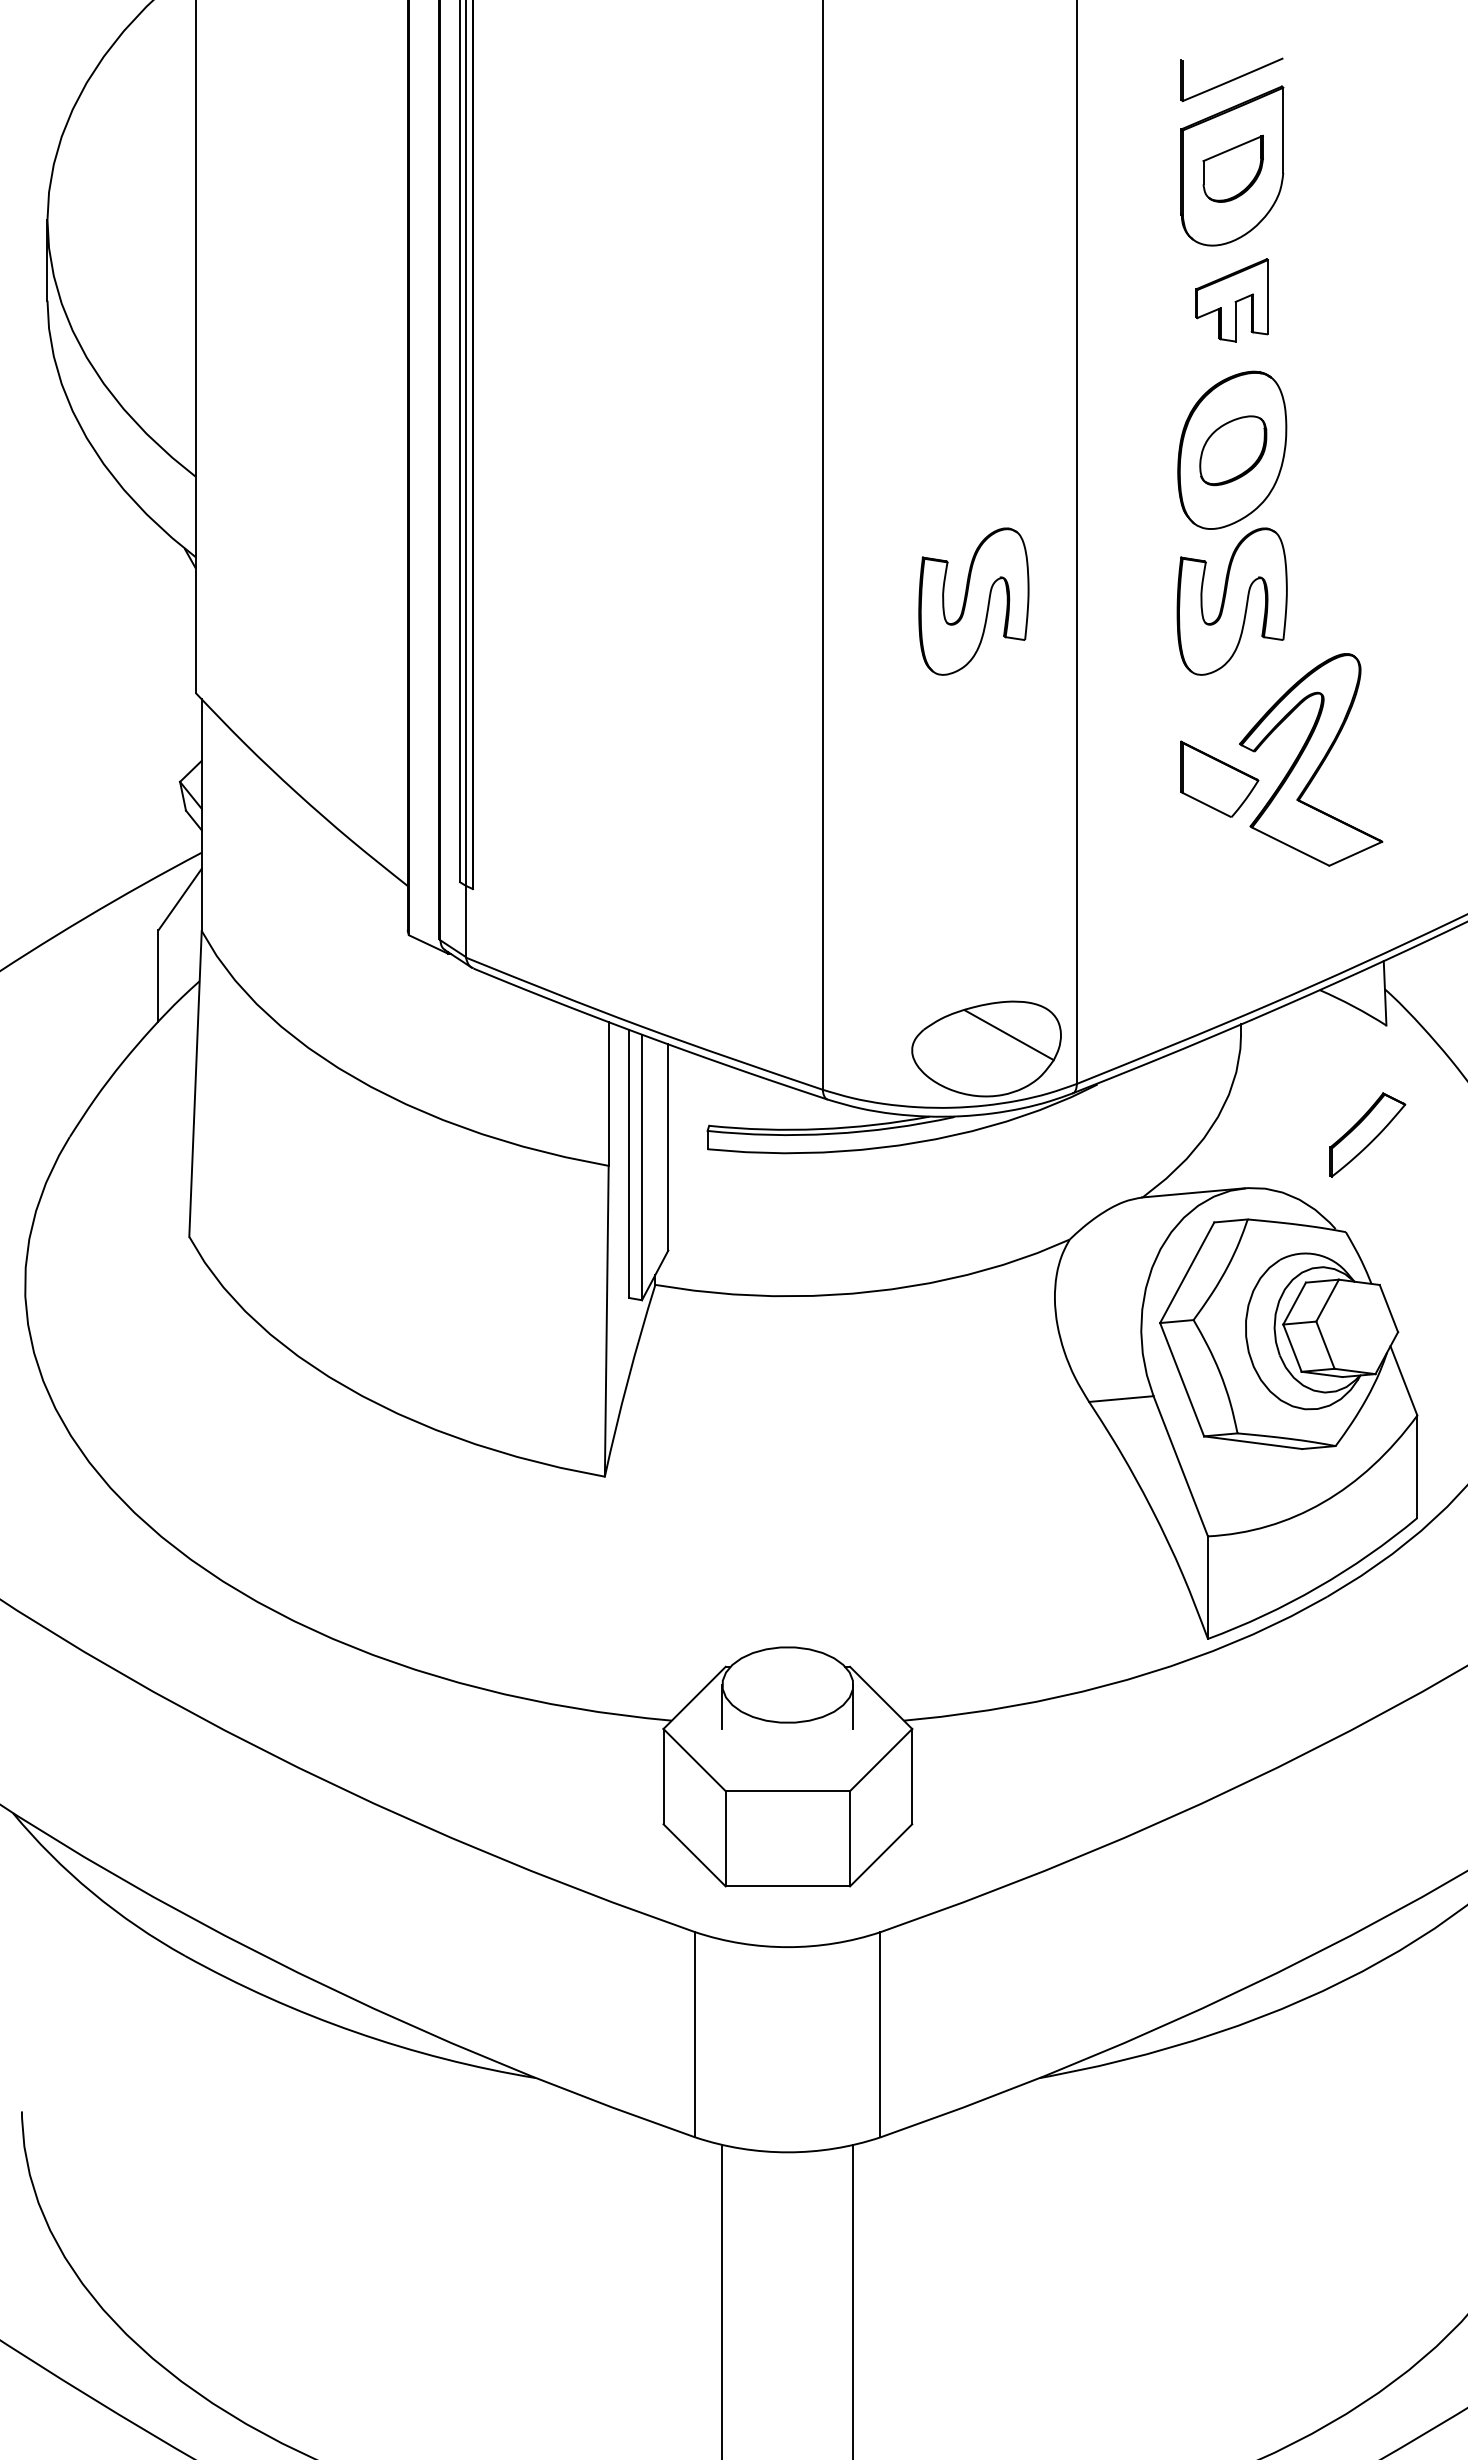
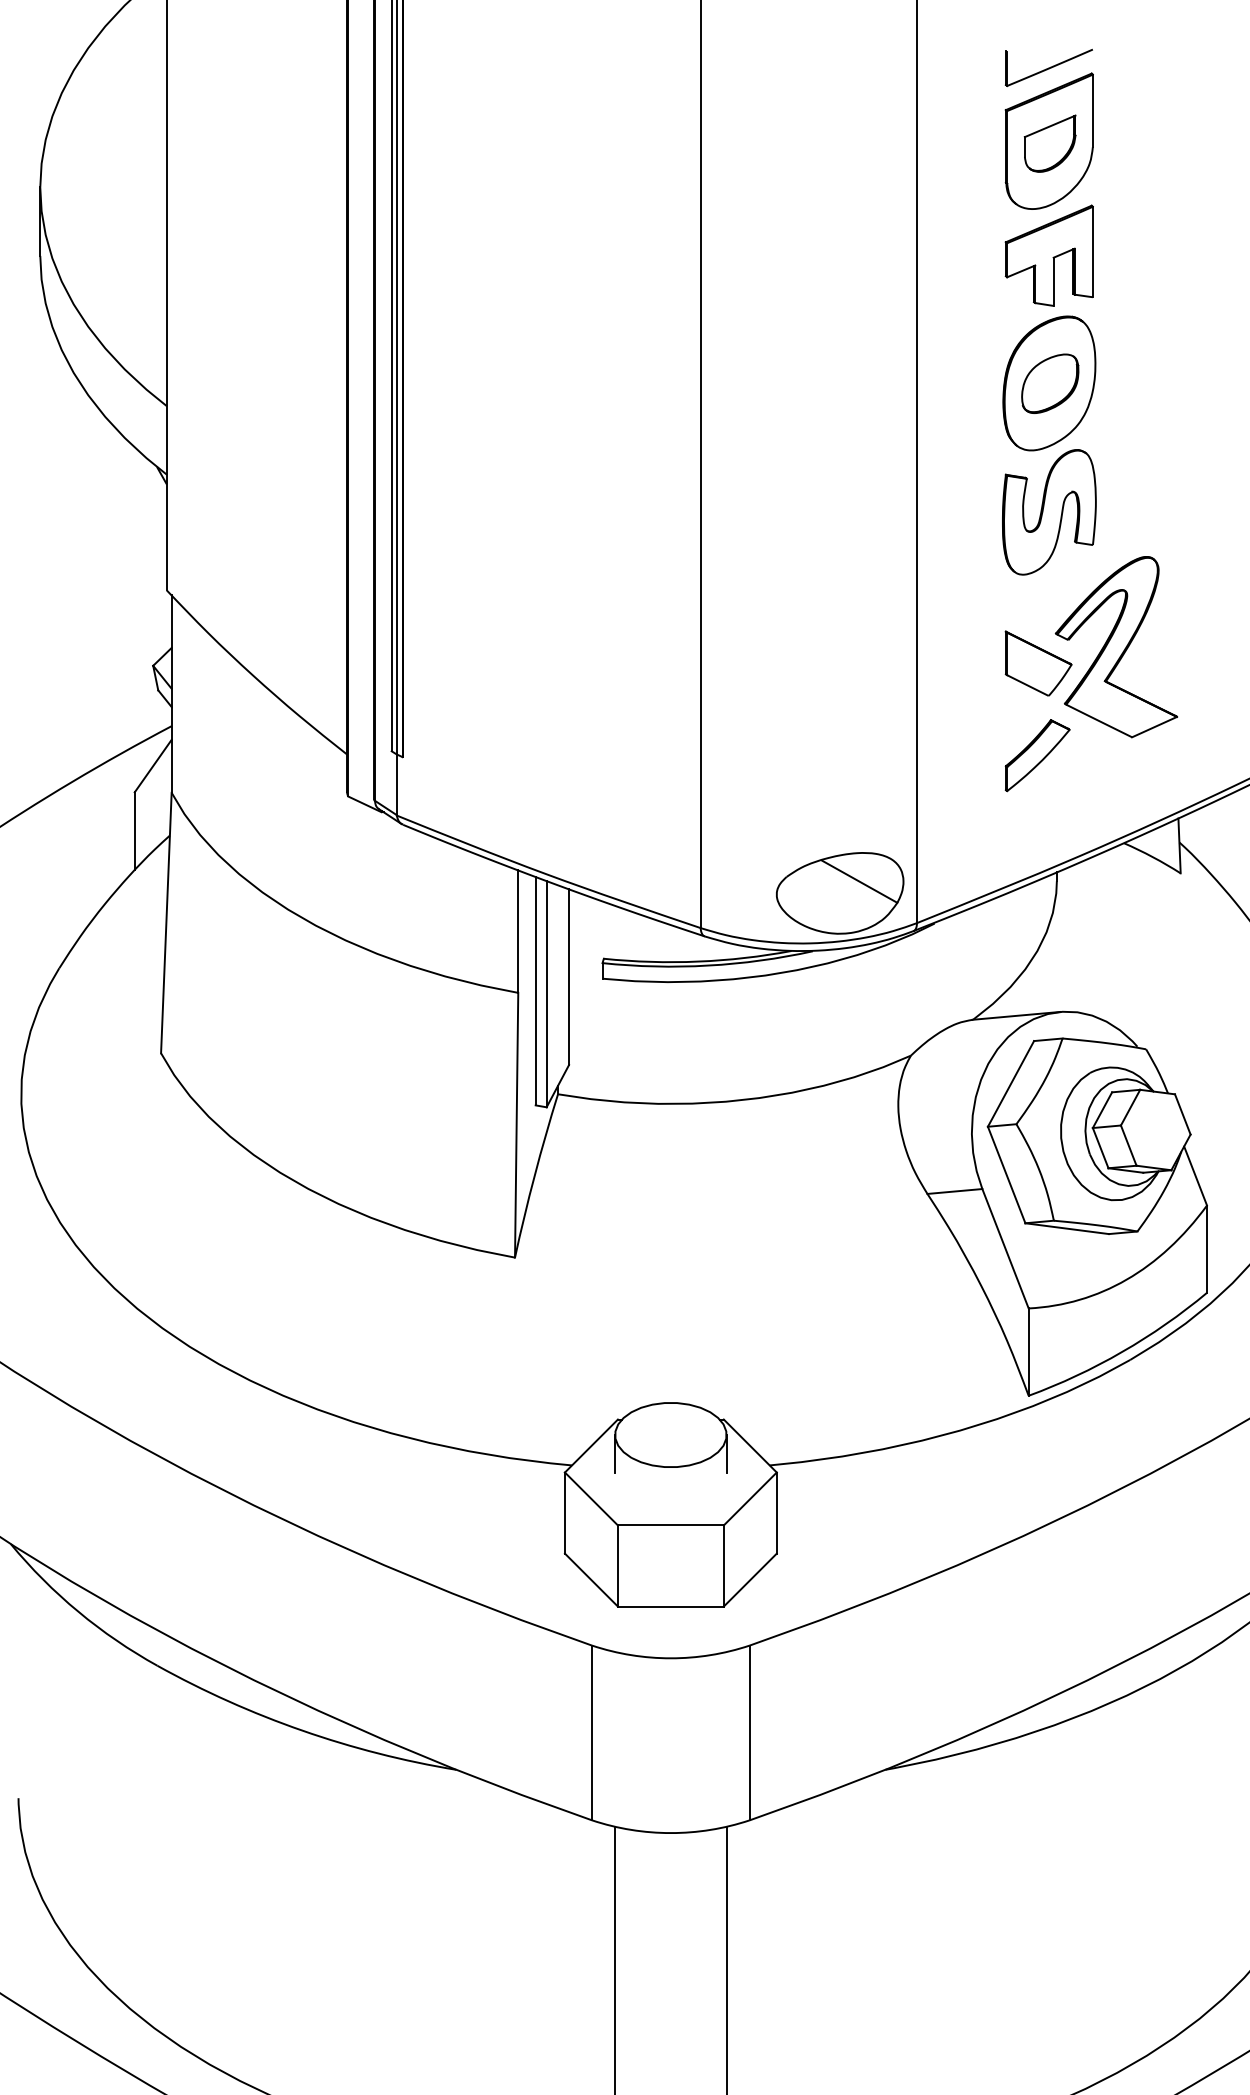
part: (1231, 300) -> (1048, 255), size x1.43
part: (974, 601) -> (829, 512), removed
part: (1367, 1134) -> (1037, 755), moved

